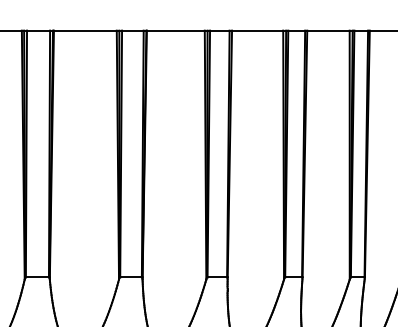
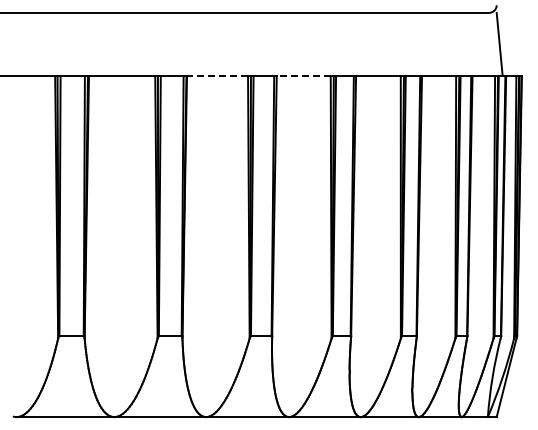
line: (175, 31) -> (217, 76), solid -> dashed
line: (257, 31) -> (303, 76), solid -> dashed

